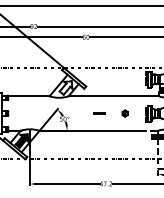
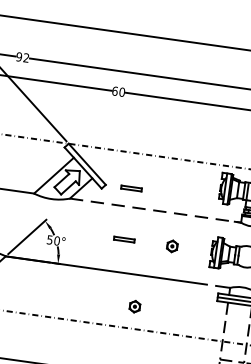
line: (99, 86) -> (131, 188), added
line: (114, 96) -> (156, 211), solid -> dashed
part: (109, 147) -> (133, 306), added

